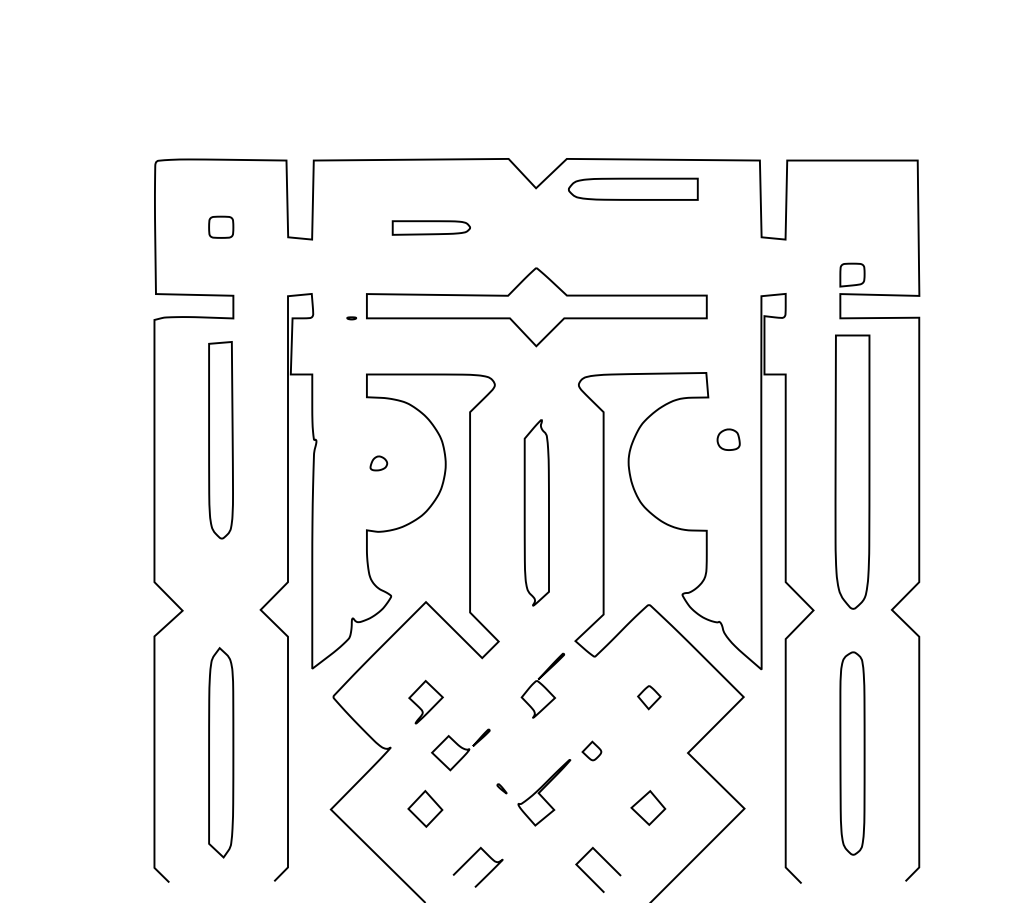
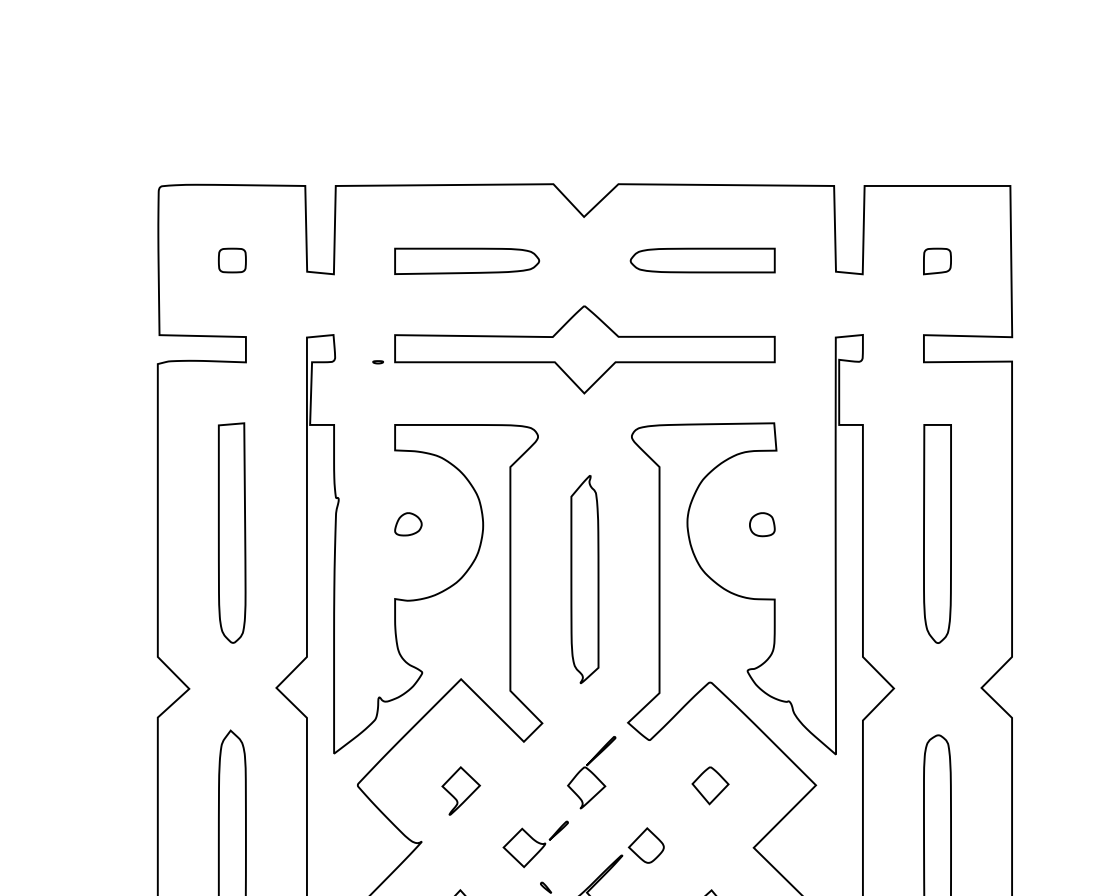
part: (633, 188) -> (702, 259), moved
part: (431, 227) -> (467, 260), size x1.67
part: (852, 274) -> (937, 260), moved
part: (728, 439) -> (762, 524), moved
part: (220, 440) -> (231, 533), moved
part: (378, 463) -> (408, 524), size x1.43
part: (852, 471) -> (937, 533), size x0.71
part: (649, 697) -> (710, 785), size x1.43
part: (460, 749) -> (535, 843), moved
part: (591, 750) -> (645, 844), size x1.67

